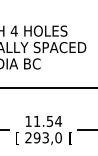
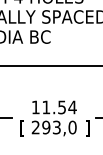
text: (70, 138) -> (87, 128), [ -> ]

